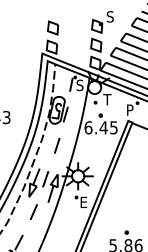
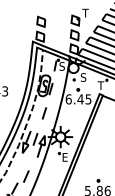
text: (109, 16) -> (85, 12), S -> T
text: (107, 99) -> (83, 77), T -> S
text: (129, 109) -> (100, 85), P -> T
line: (33, 211) -> (26, 176), moved

